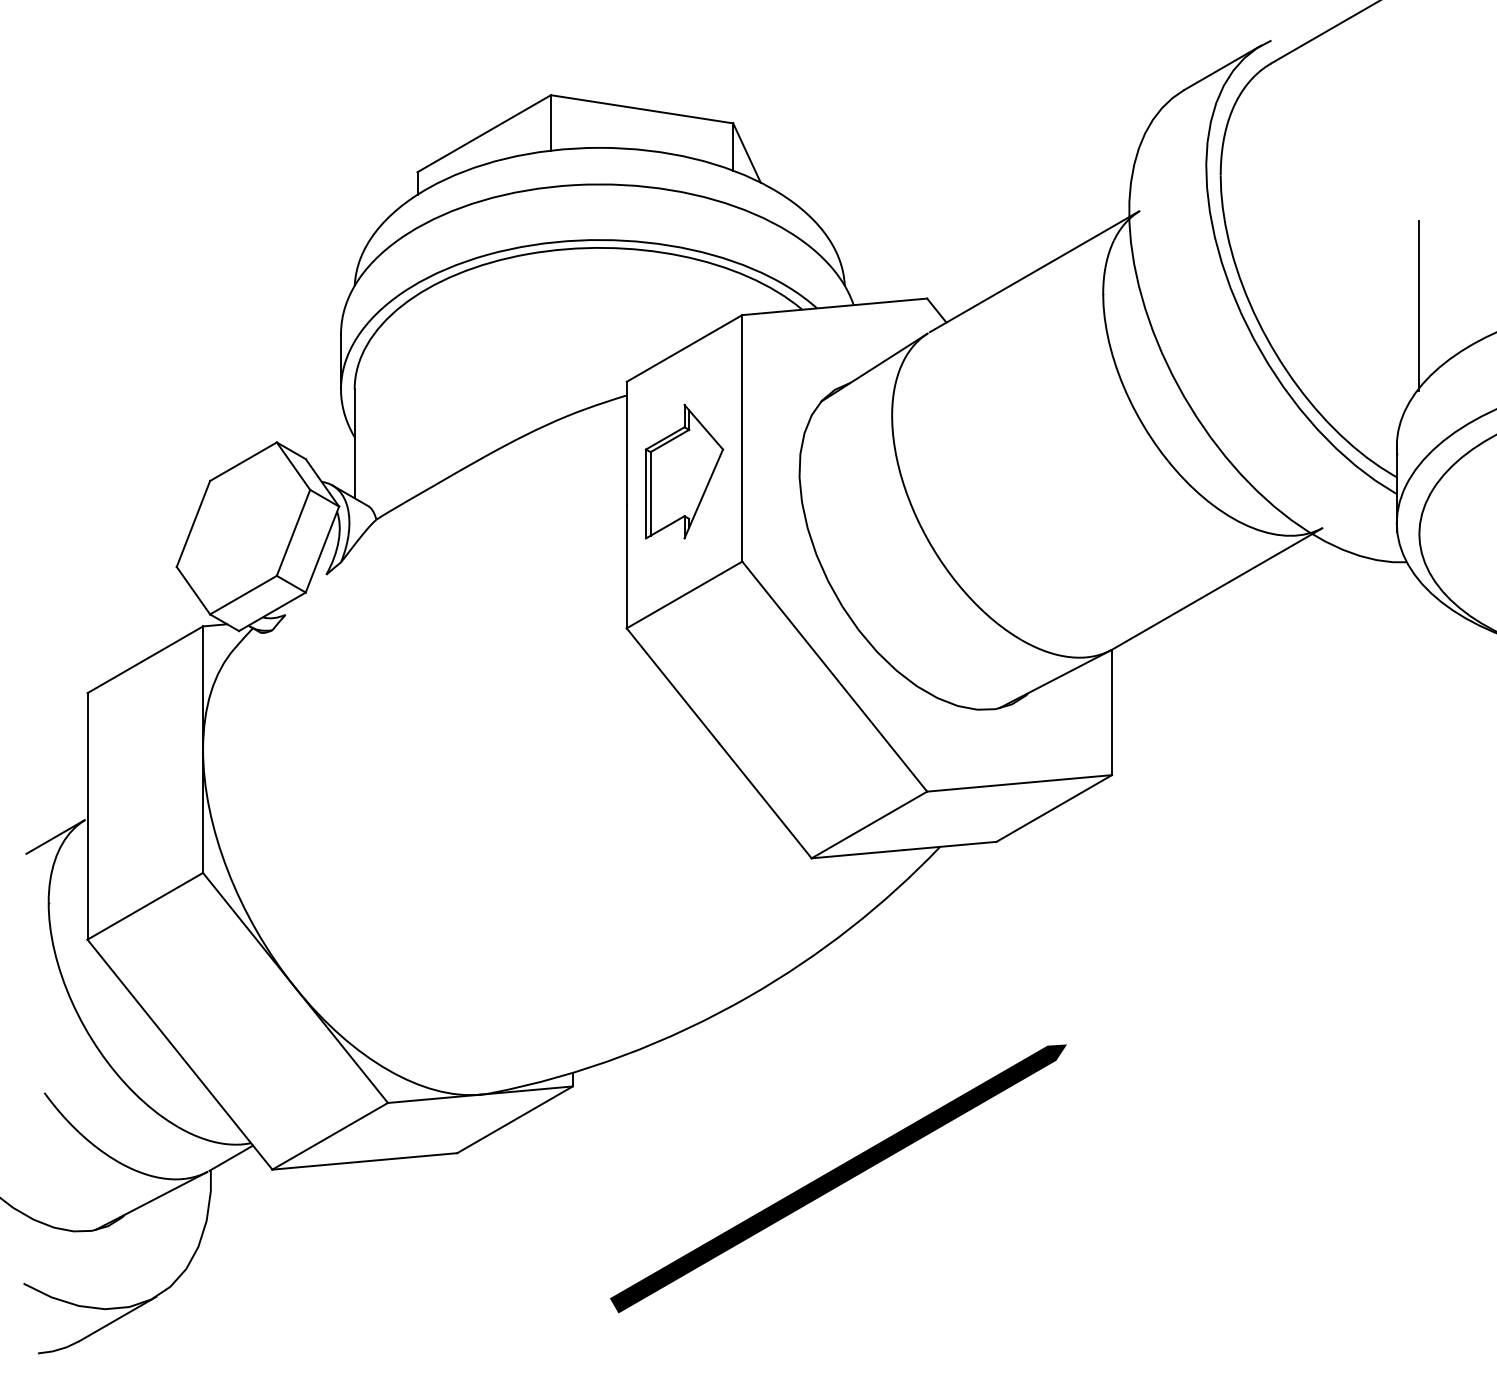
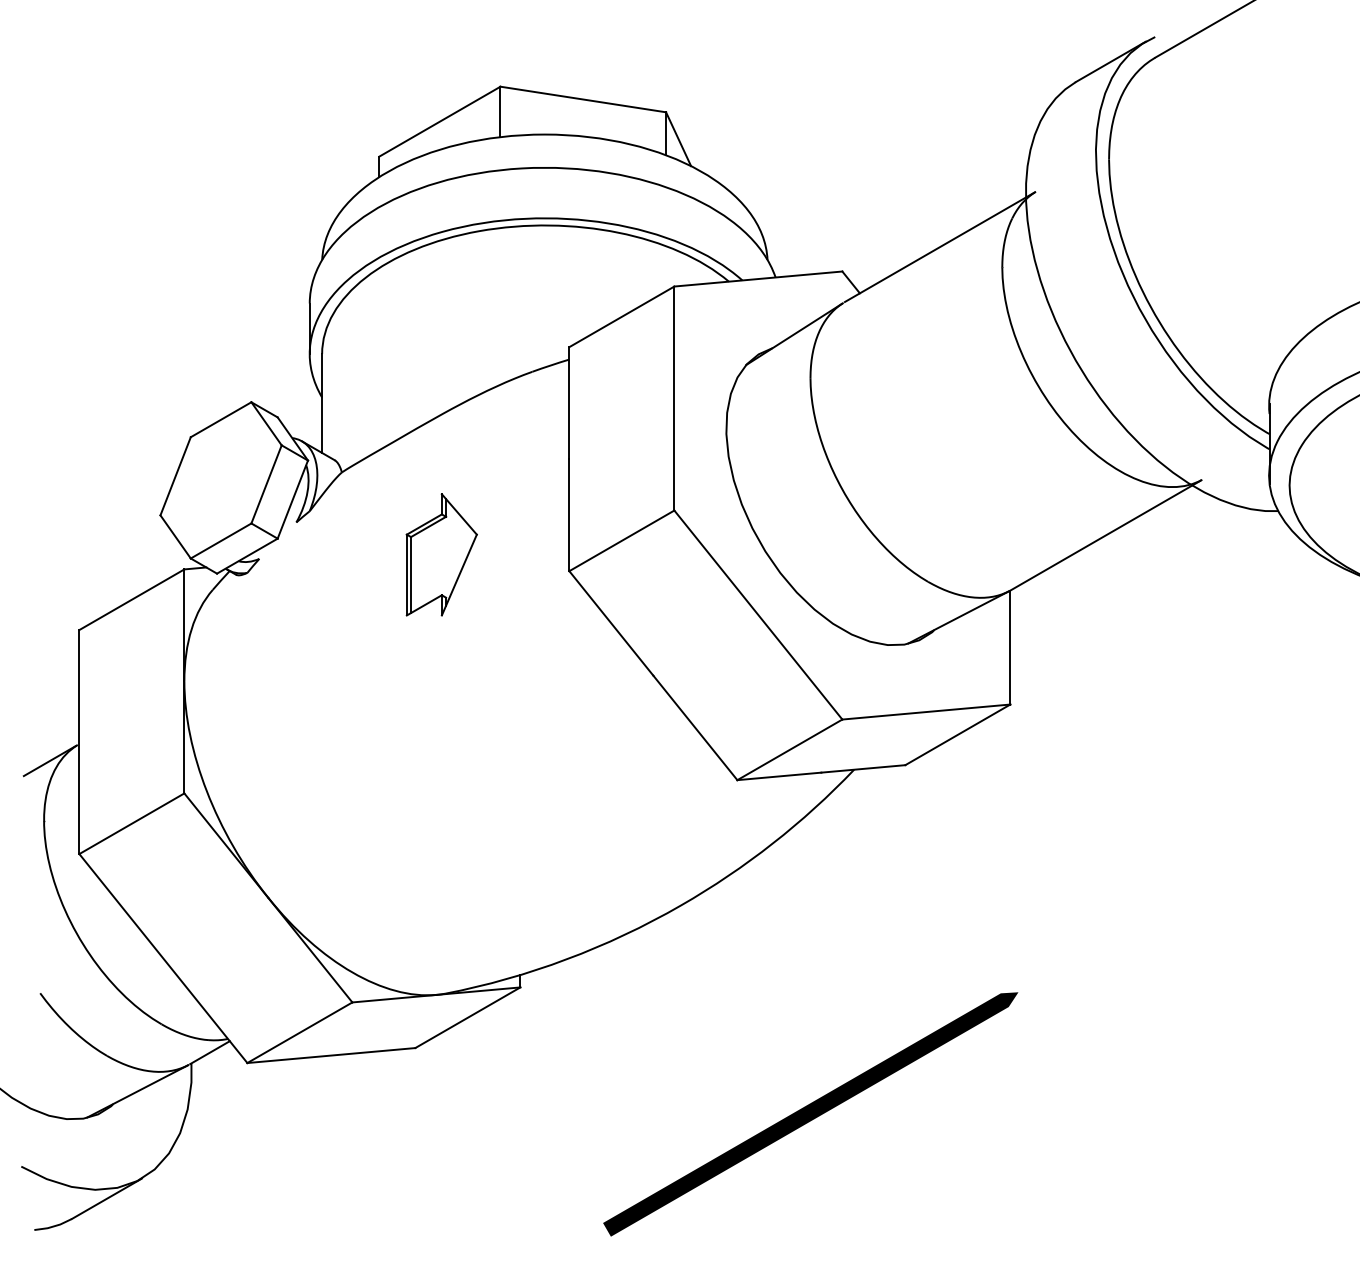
line: (1418, 306) -> (1288, 278), removed
part: (684, 471) -> (441, 554), moved
line: (838, 1178) -> (810, 1114), moved

